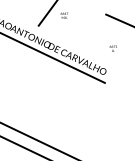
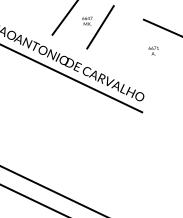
line: (73, 19) -> (99, 26), added
text: (112, 48) -> (152, 50), moved

